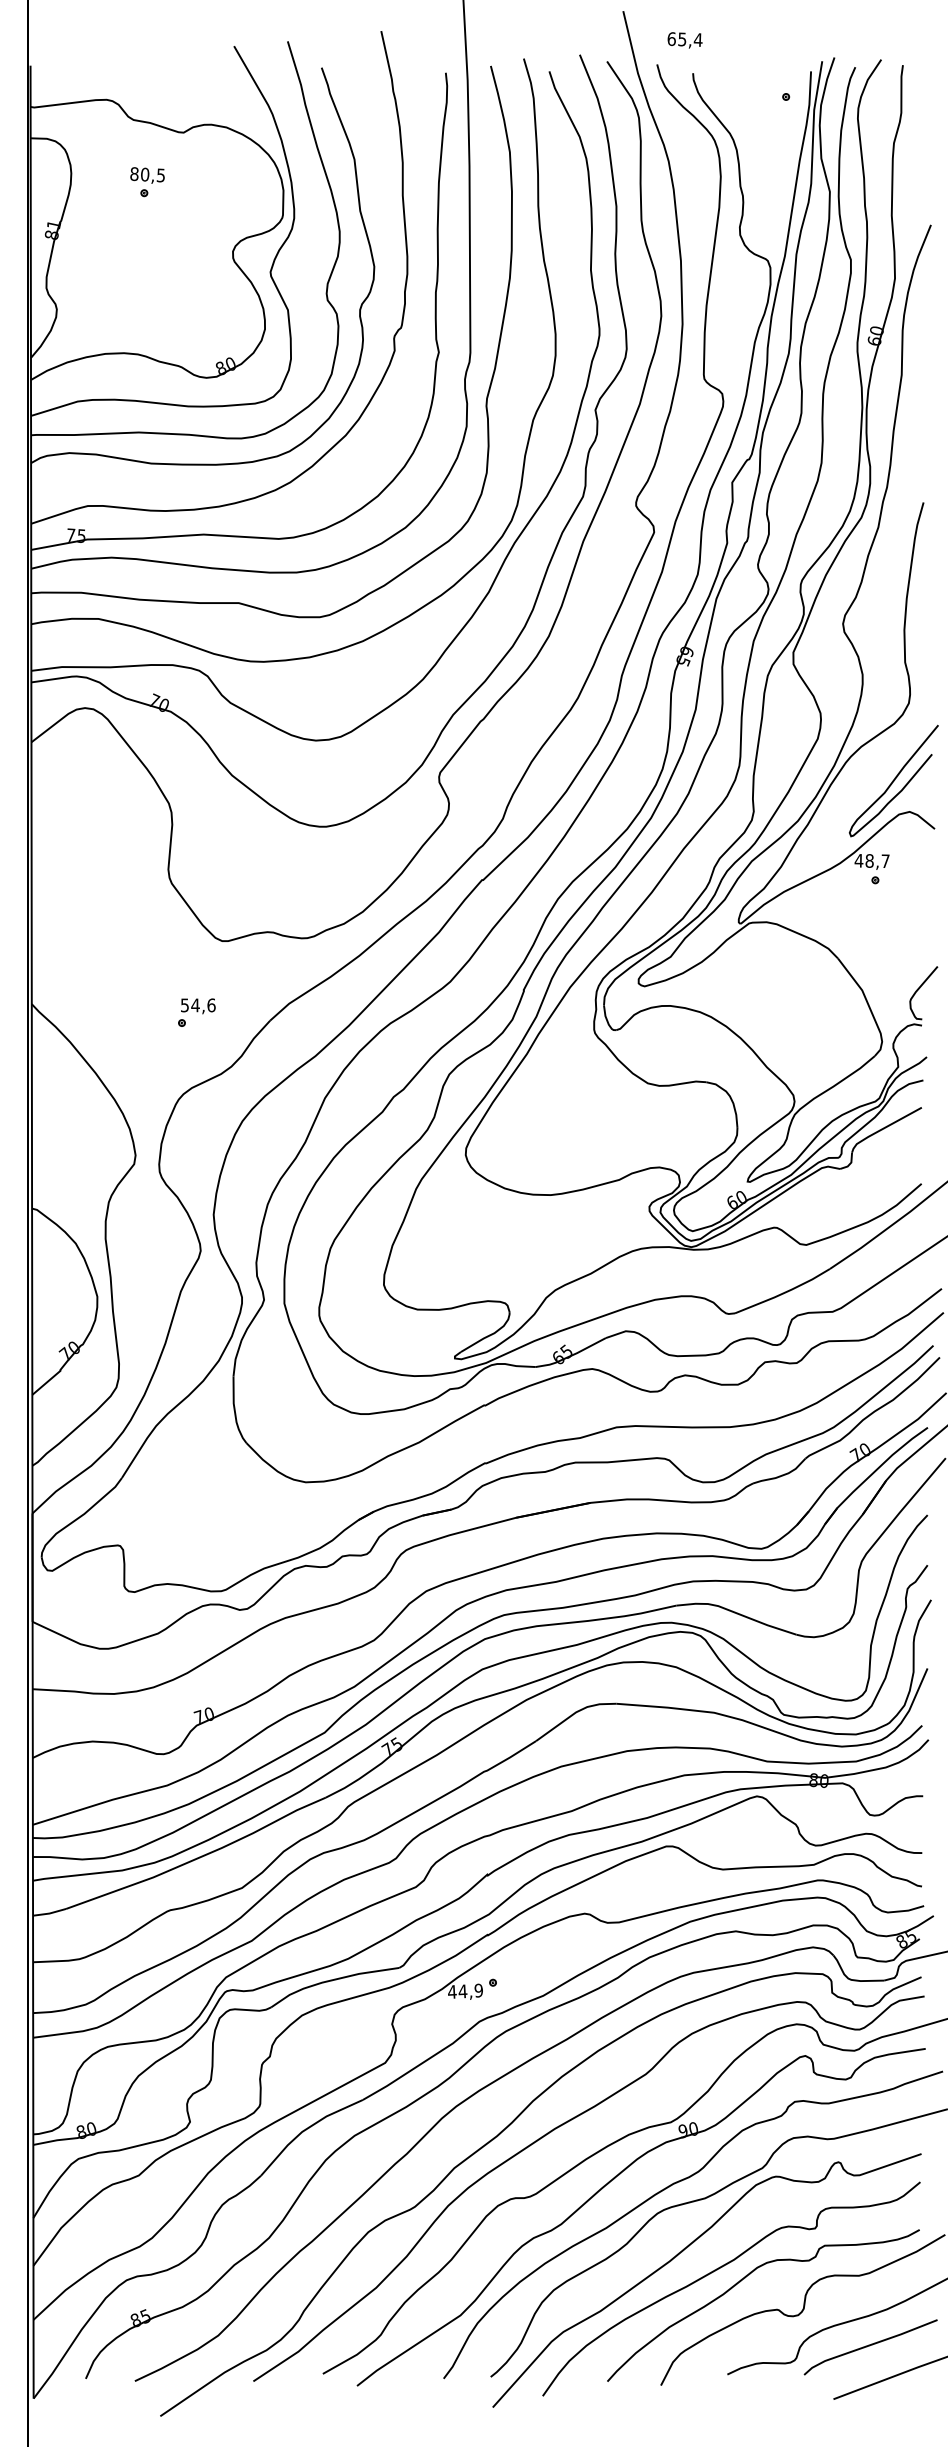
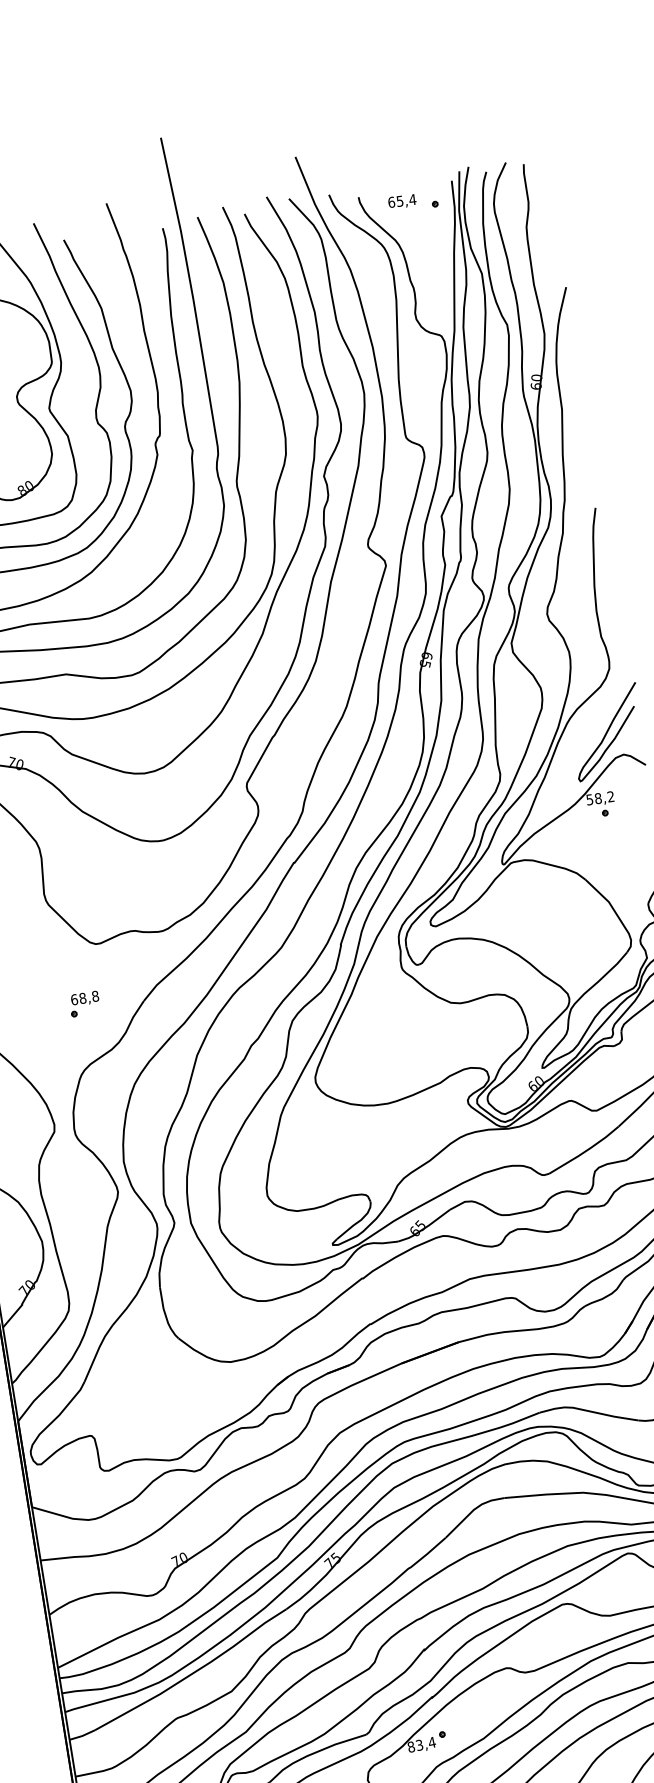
text: (684, 40) -> (401, 201), moved
text: (871, 861) -> (599, 798), 48,7 -> 58,2
text: (197, 1005) -> (84, 998), 54,6 -> 68,8
text: (465, 1990) -> (421, 1744), 44,9 -> 83,4

